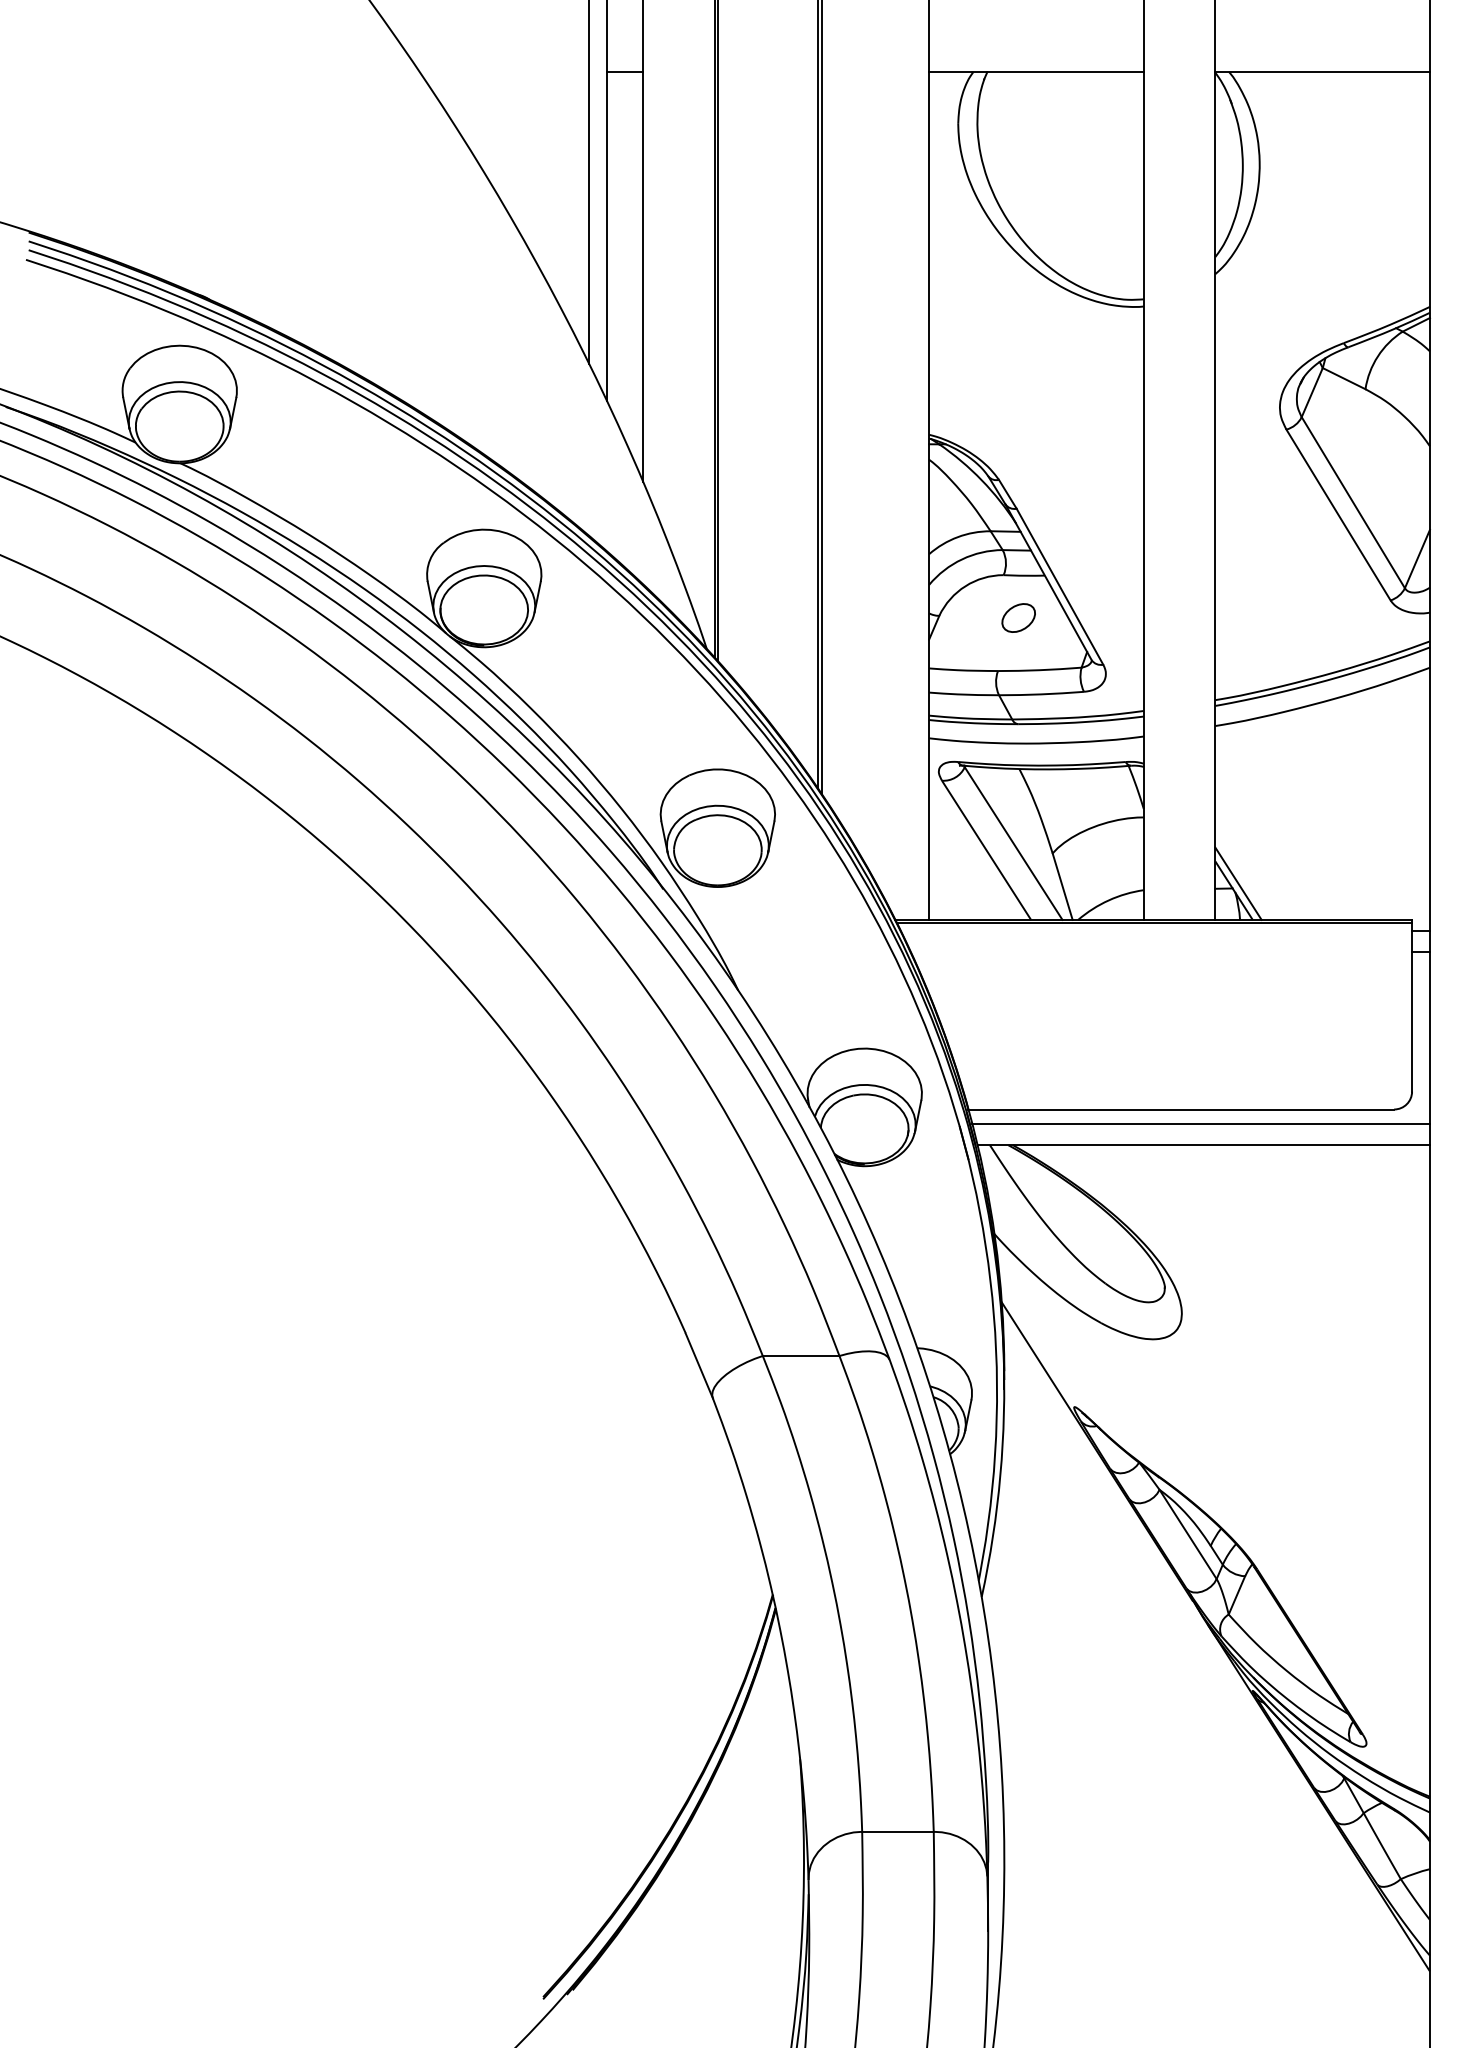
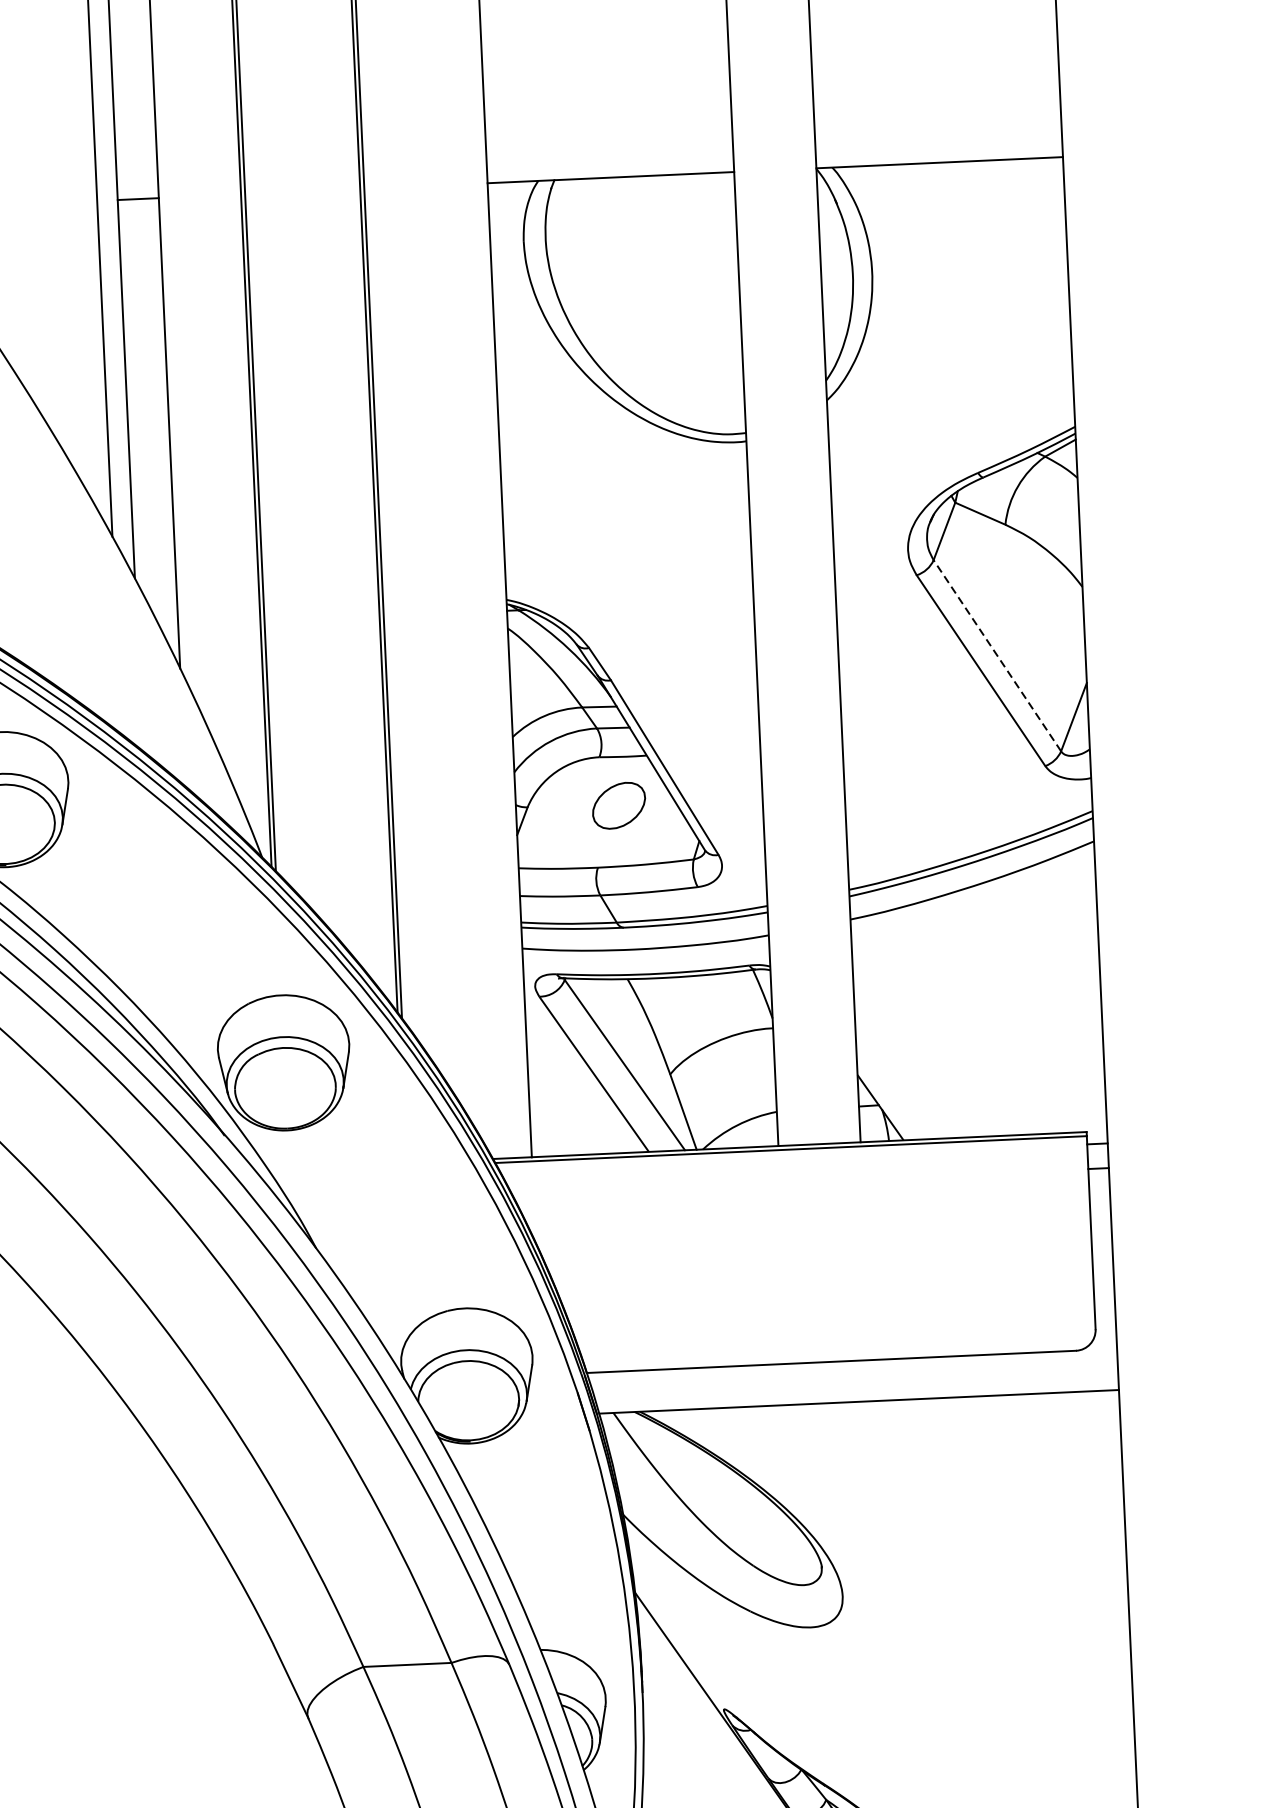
line: (1353, 502) -> (997, 655), solid -> dashed
part: (1018, 617) -> (618, 805), size x1.4
line: (1238, 883) -> (885, 1099), removed
line: (1200, 1123) -> (854, 1376), removed

